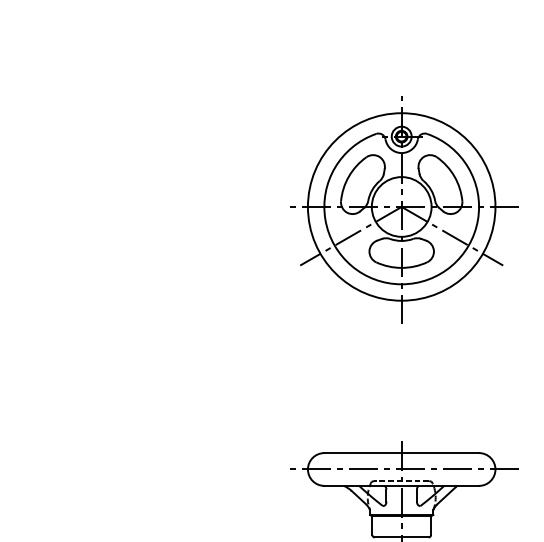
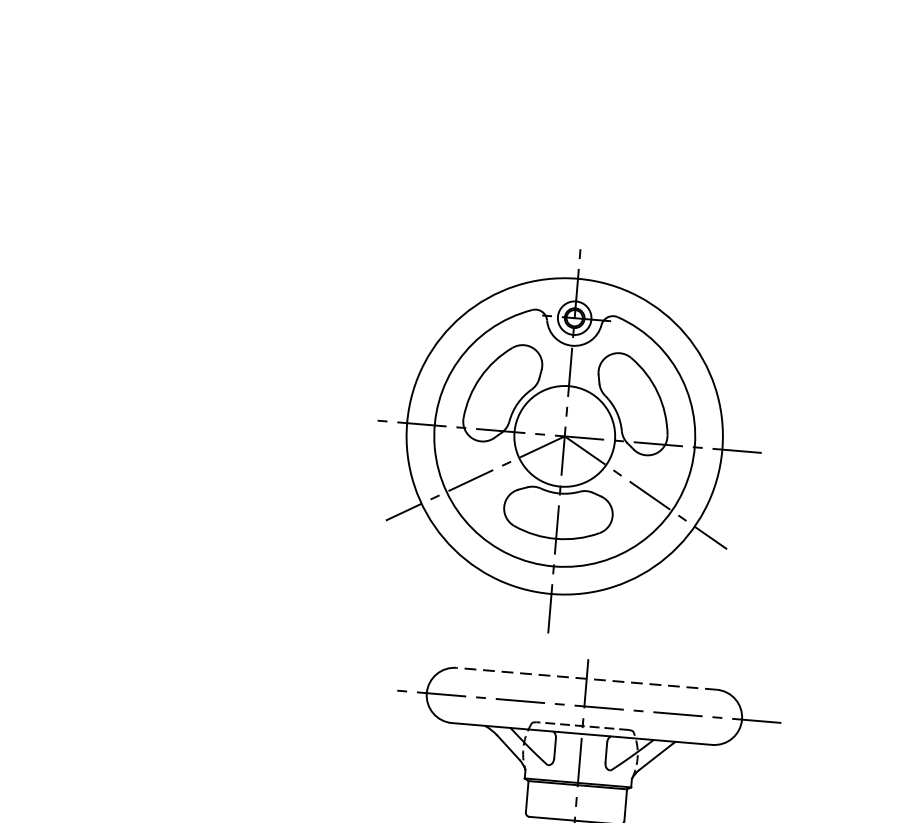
part: (404, 209) -> (569, 441), moved
line: (401, 453) -> (586, 679), solid -> dashed

